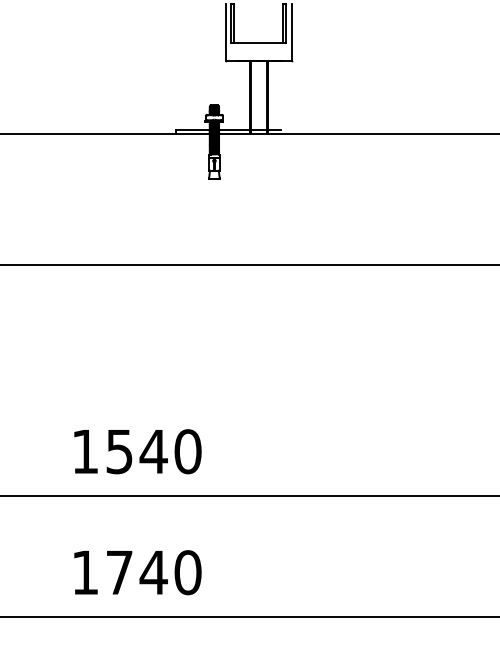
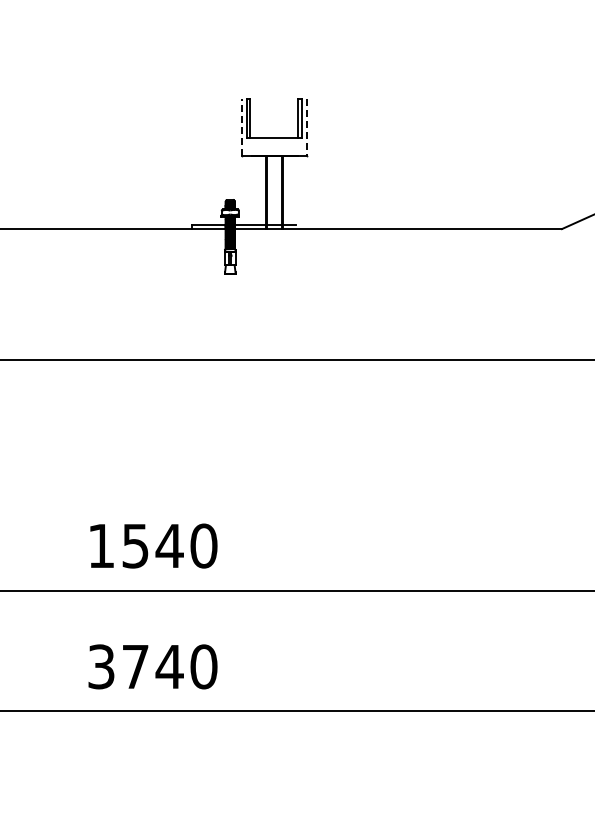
line: (226, 32) -> (242, 127), solid -> dashed
line: (291, 33) -> (307, 128), solid -> dashed
text: (85, 572) -> (101, 666), 1740 -> 3740

